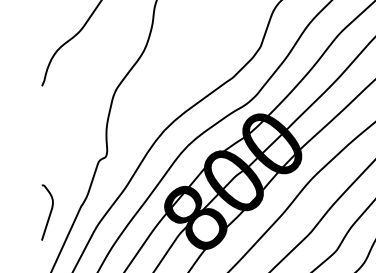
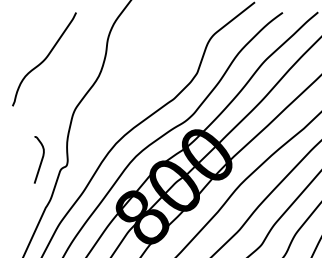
curve: (48, 214) -> (40, 161), moved

